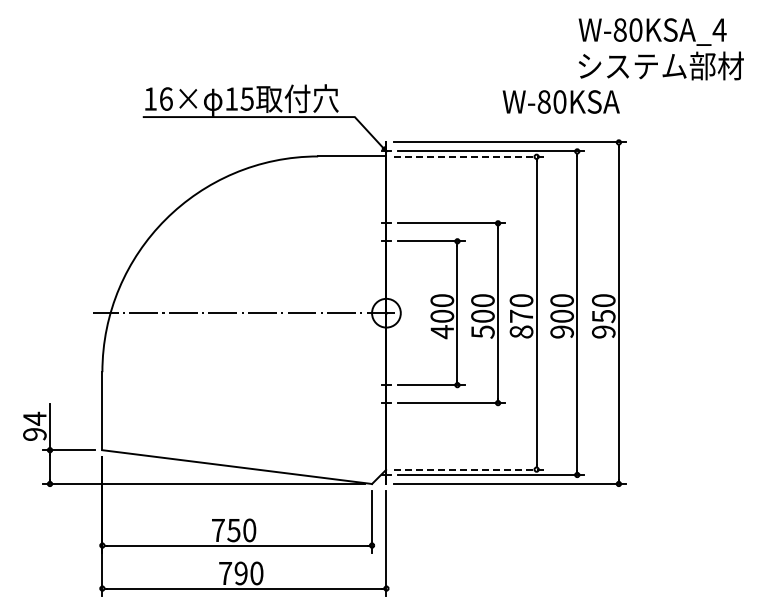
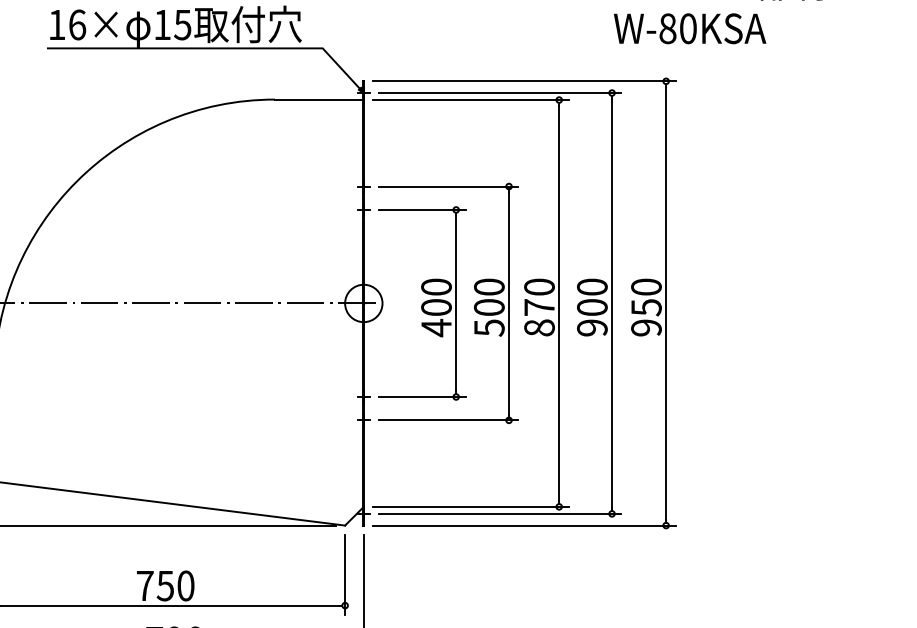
text: (560, 101) -> (689, 28), moved
line: (469, 156) -> (471, 99), dashed -> solid
line: (469, 469) -> (471, 506), dashed -> solid

